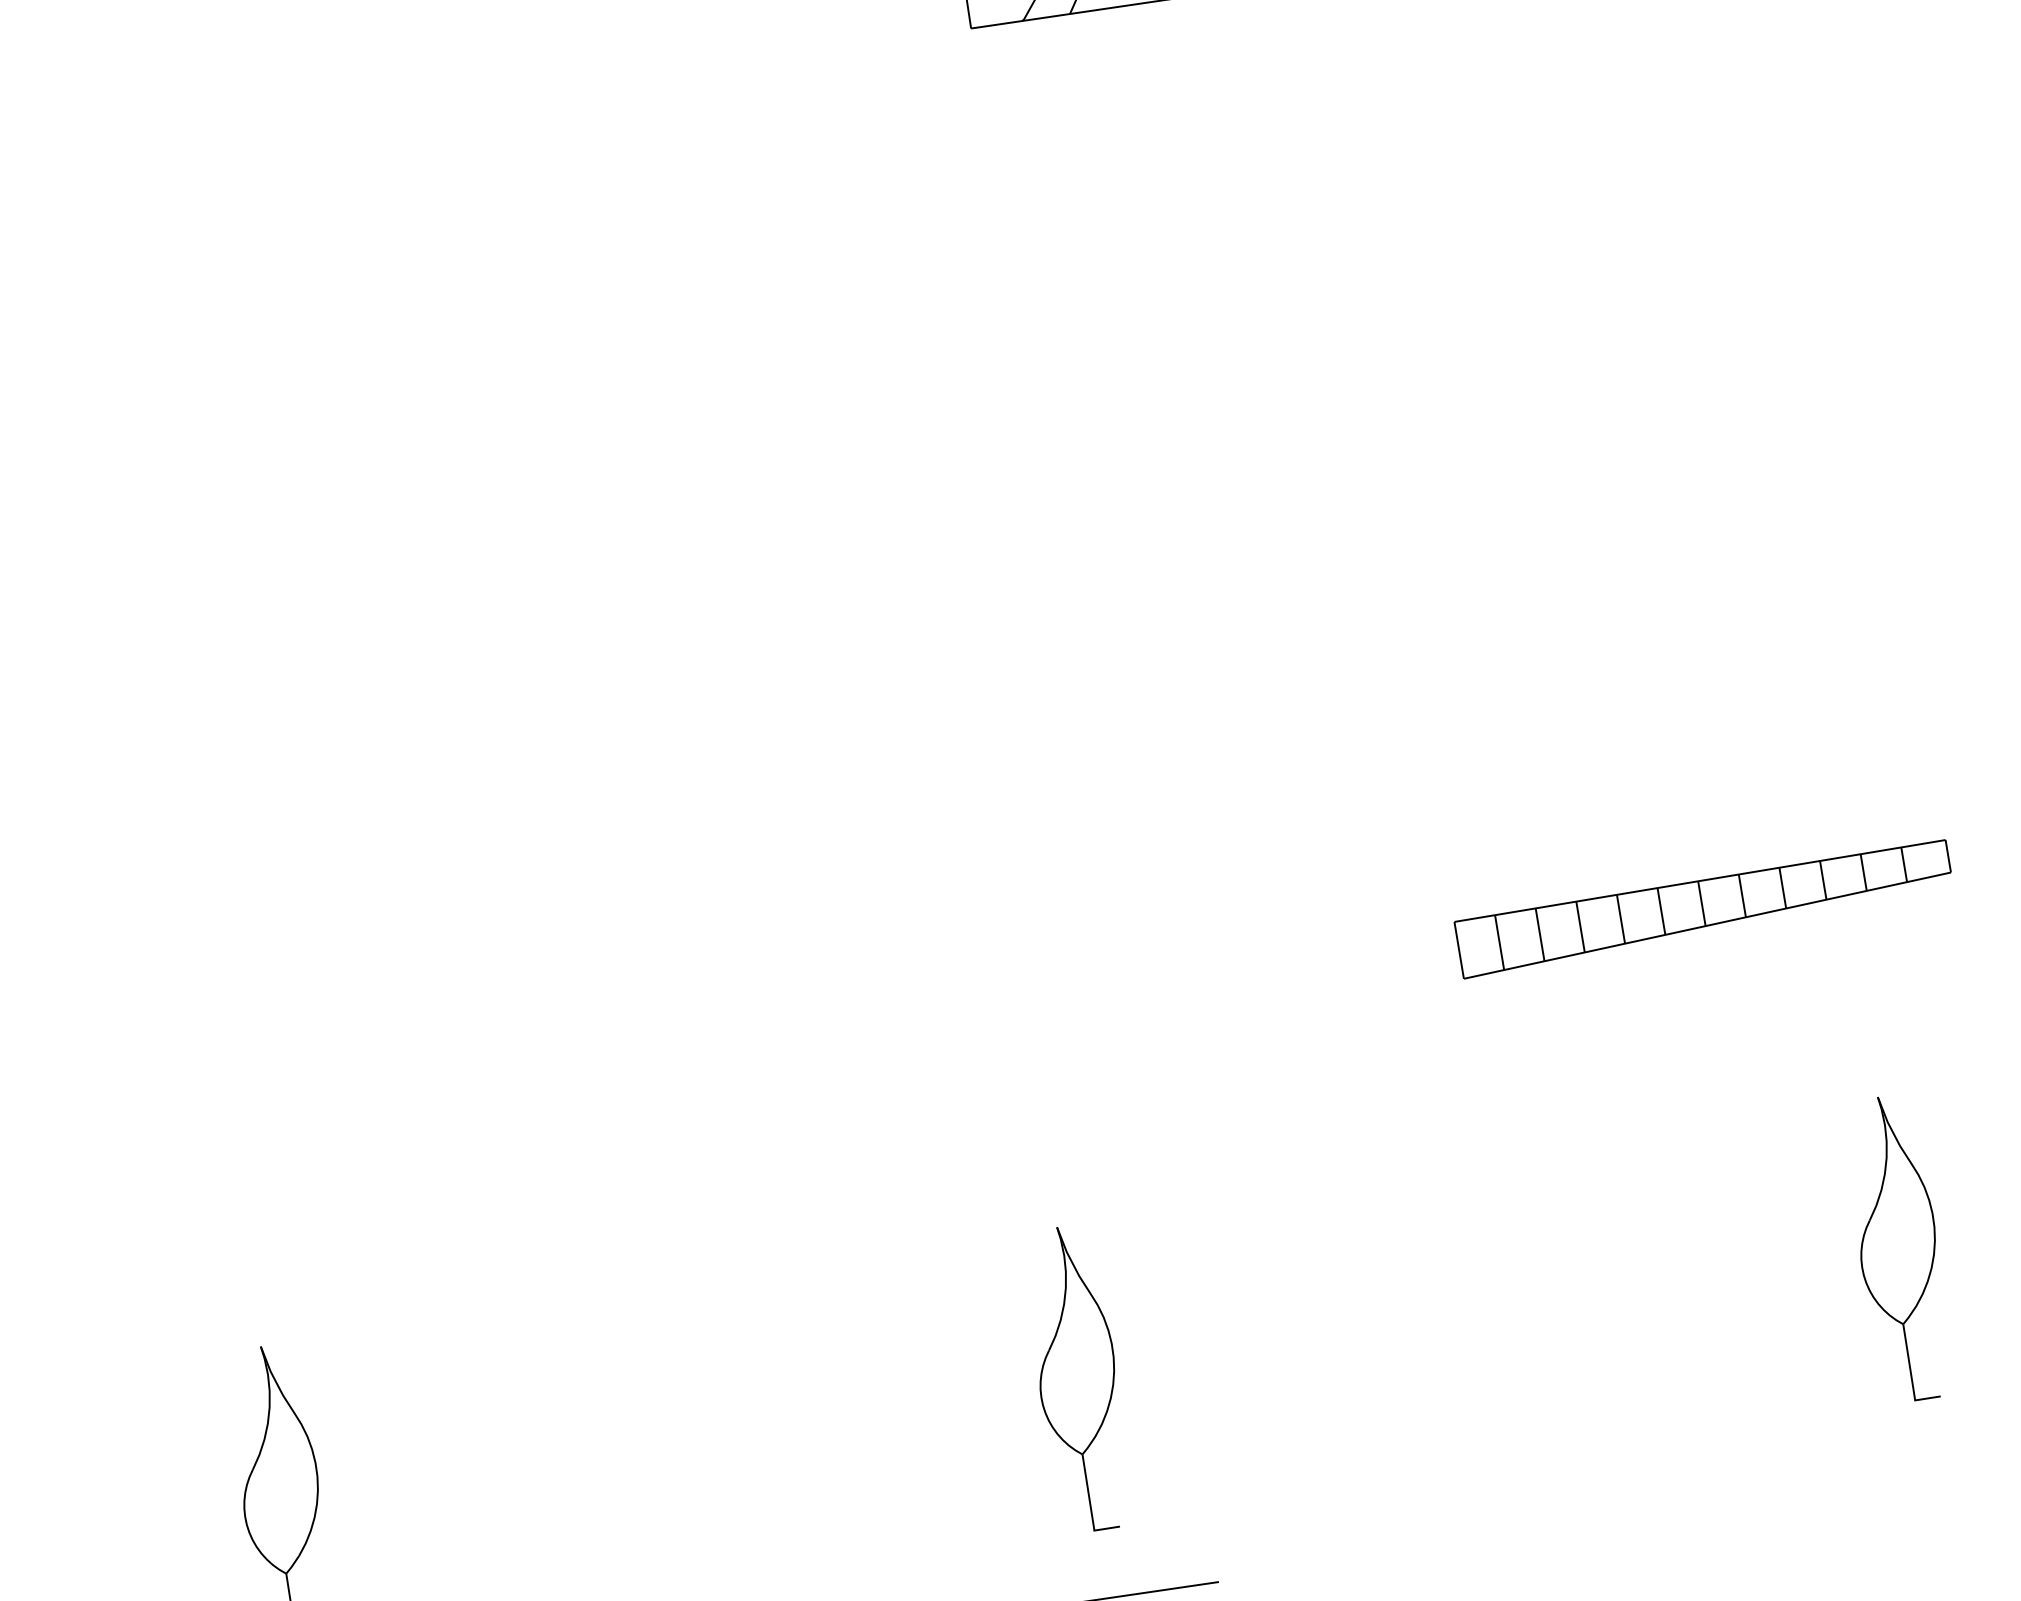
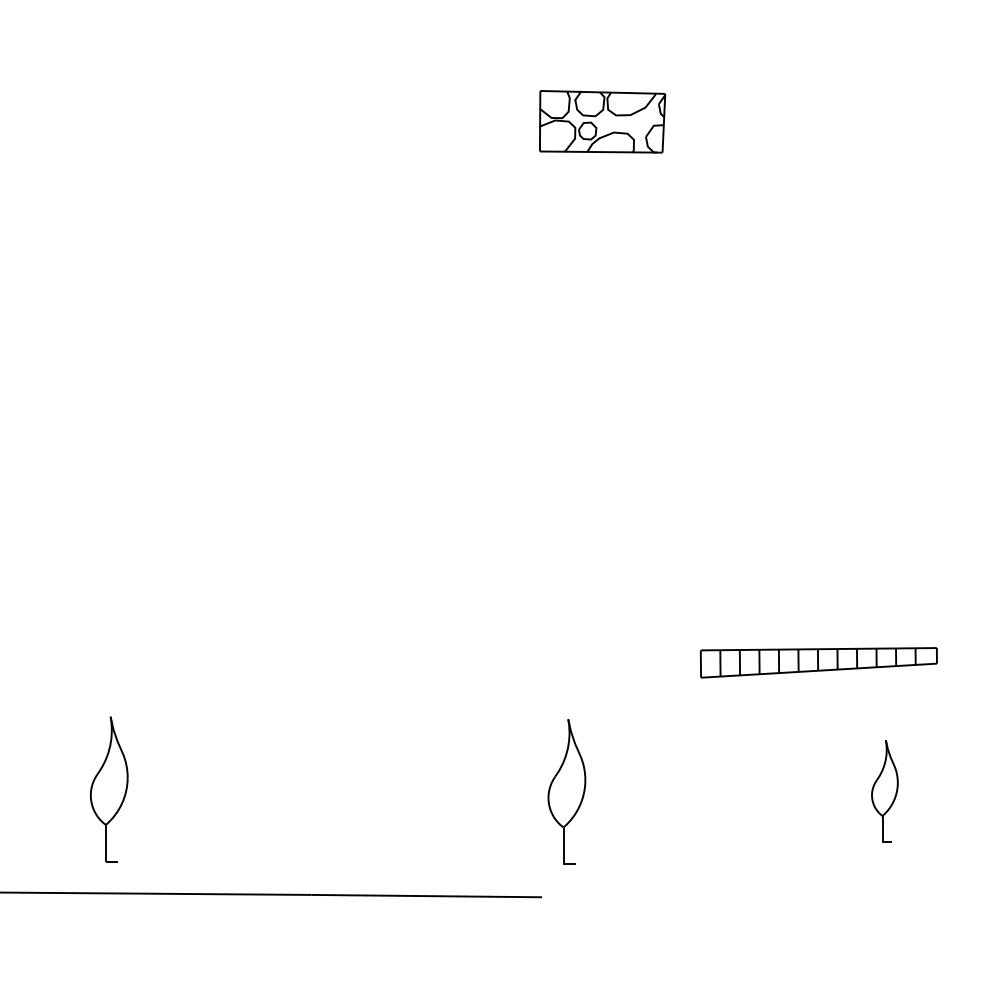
part: (1703, 908) -> (818, 662), moved
part: (1897, 1247) -> (884, 790), size x0.7
part: (1076, 1378) -> (566, 791), moved

